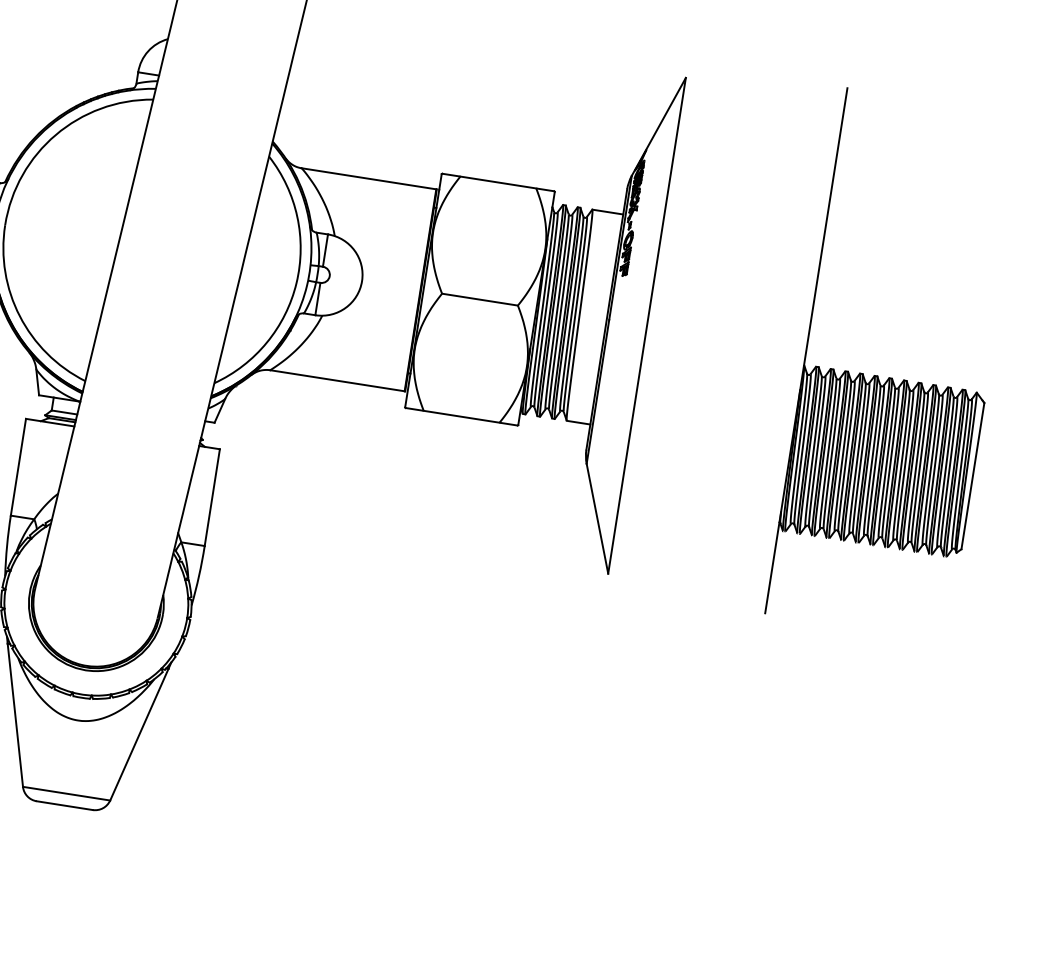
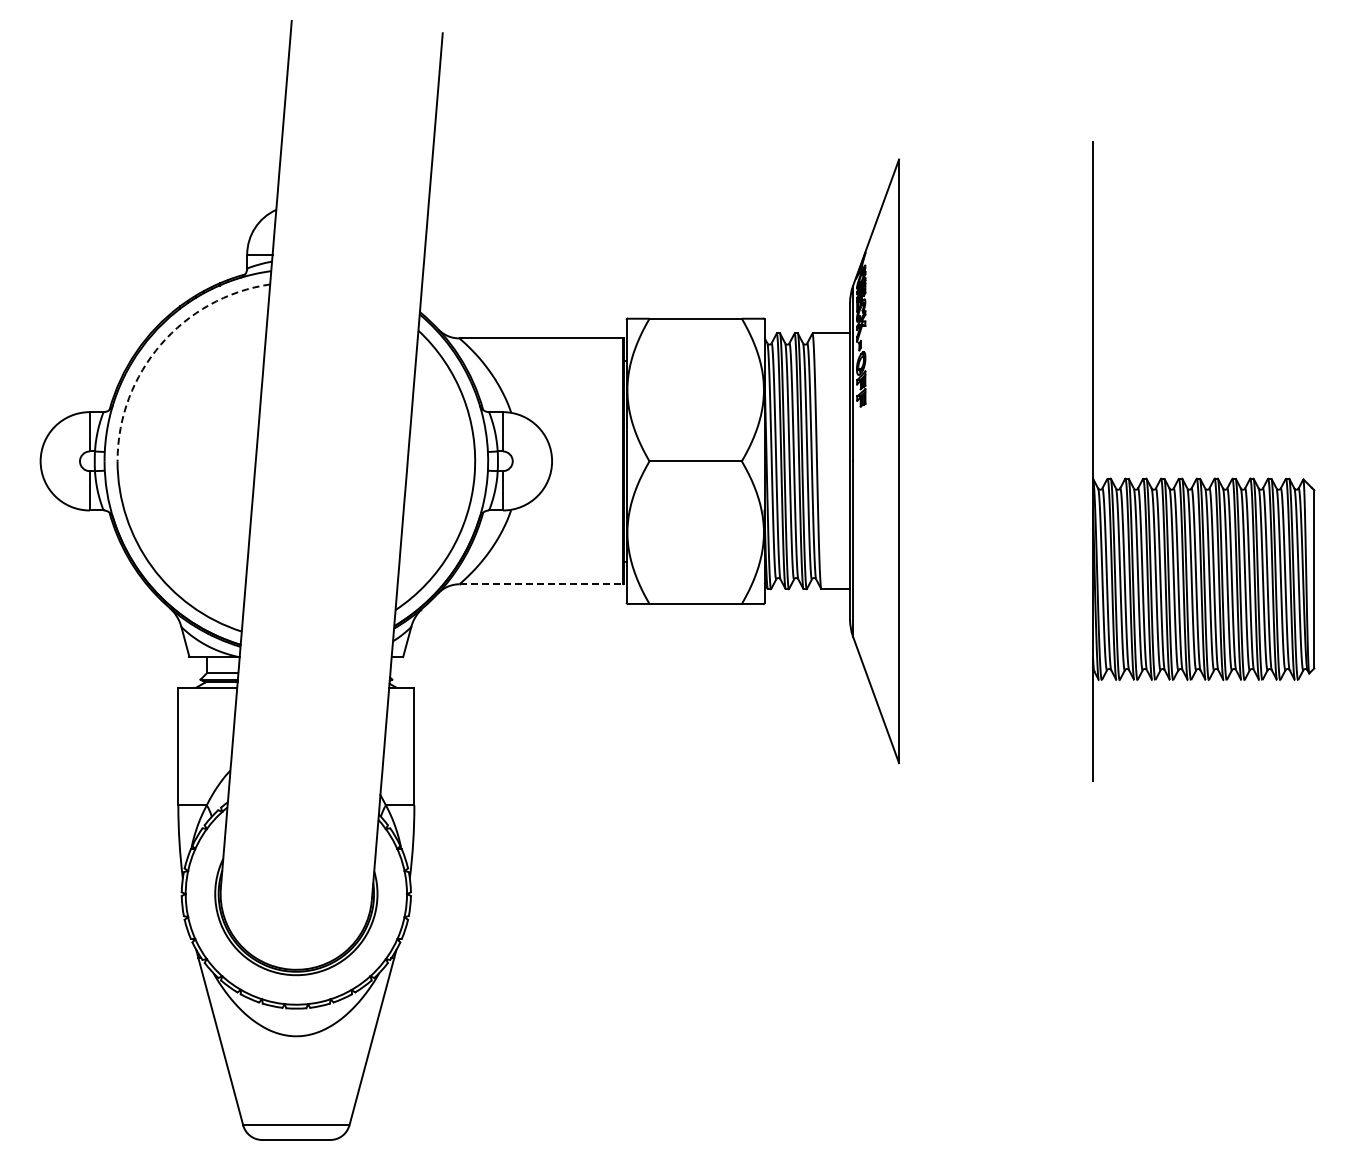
arc: (56, 134) -> (161, 344), solid -> dashed
line: (337, 380) -> (541, 584), solid -> dashed

